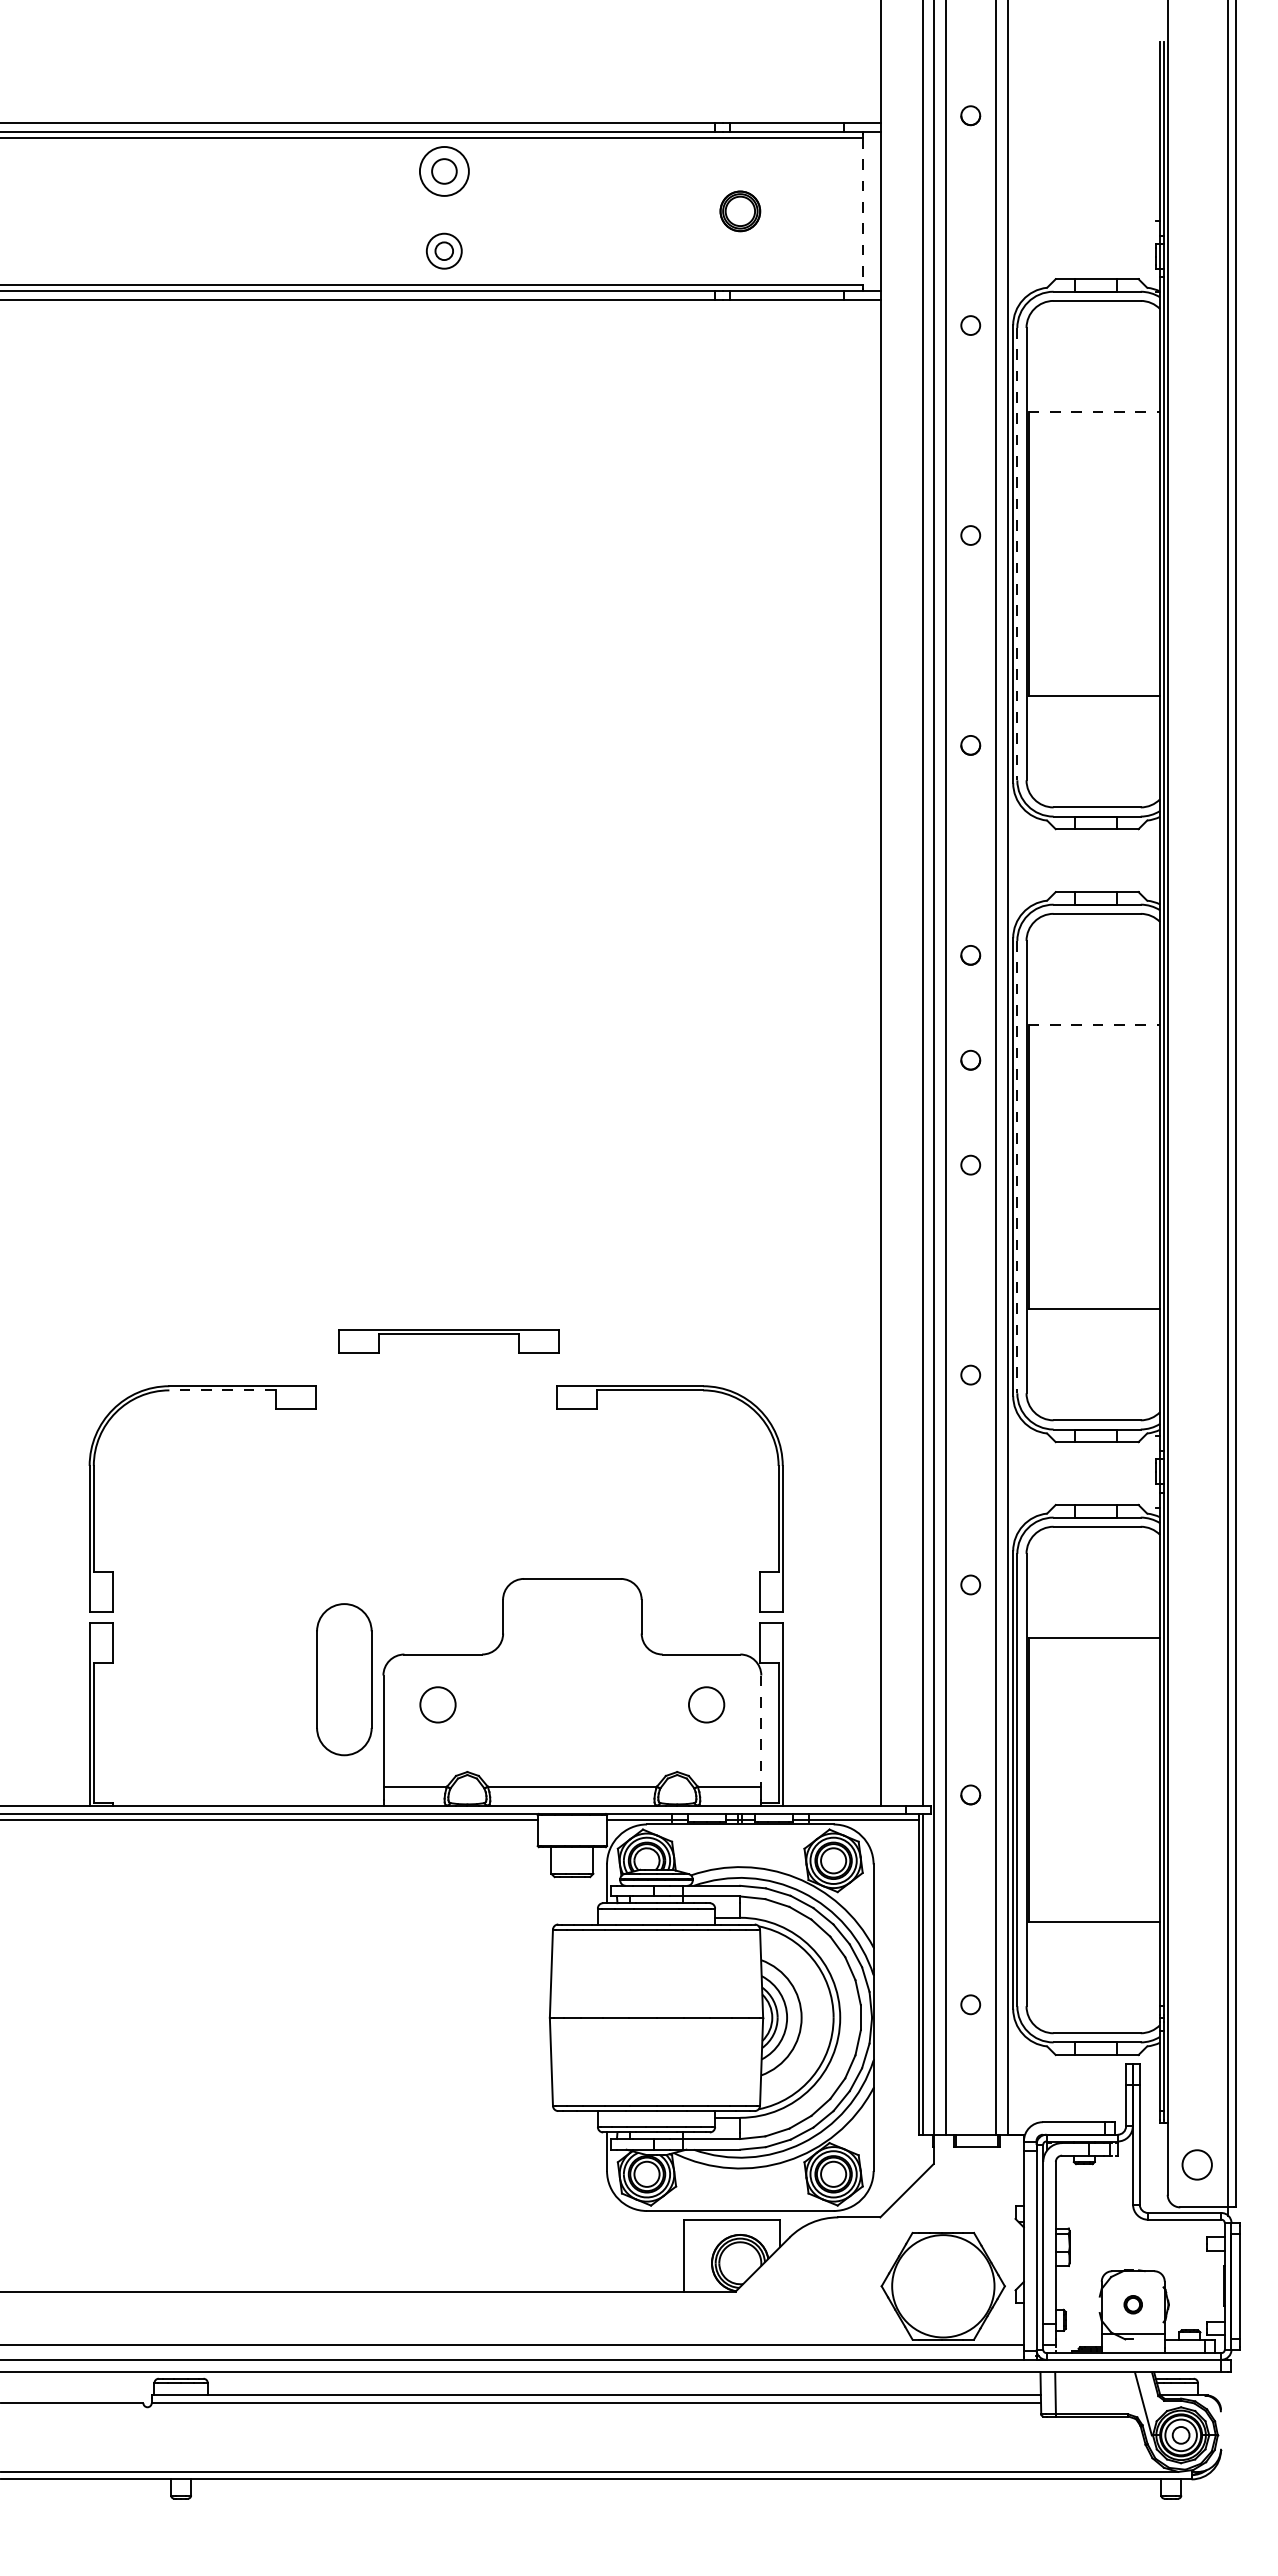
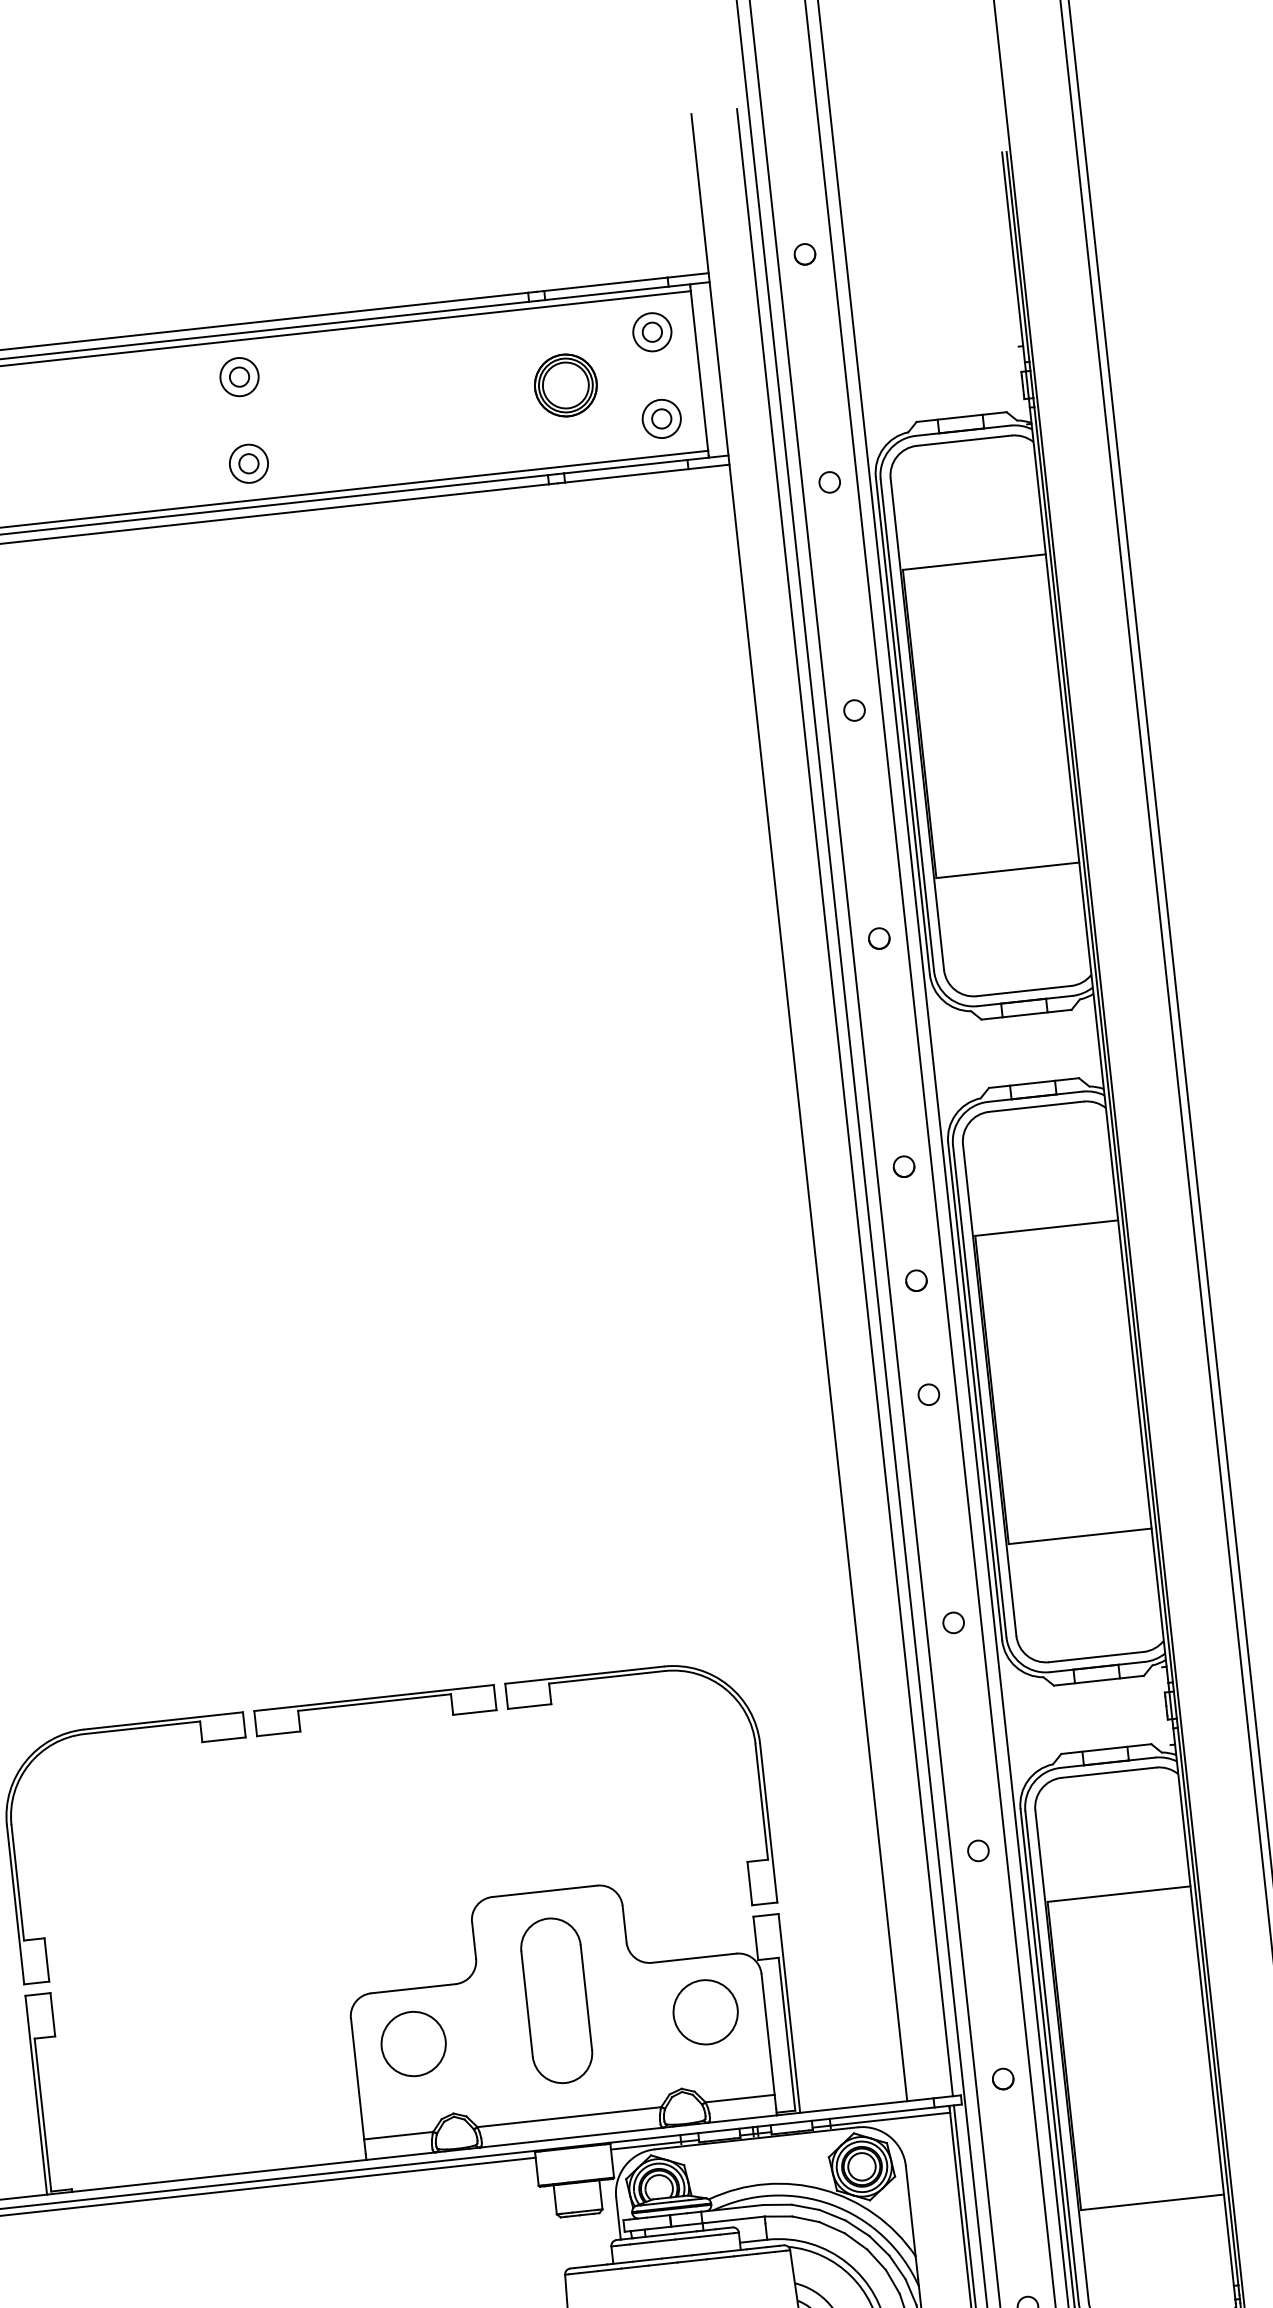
part: (443, 171) -> (238, 377), size x0.71
part: (823, 171) -> (651, 332), added
part: (740, 211) -> (566, 385), size x1.43
line: (863, 211) -> (699, 371), dashed -> solid
part: (823, 250) -> (660, 418), added
line: (1094, 412) -> (974, 562), dashed -> solid
line: (1017, 554) -> (907, 725), dashed -> solid
line: (1094, 1025) -> (1046, 1228), dashed -> solid
line: (1017, 1167) -> (979, 1391), dashed -> solid
part: (448, 1334) -> (373, 1702), moved
line: (222, 1390) -> (142, 1727), dashed -> solid
part: (344, 1679) -> (556, 2000), moved
circle: (437, 1704) -> (413, 2043), size x1.67
circle: (706, 1704) -> (705, 2011), size x1.67
line: (761, 1731) -> (768, 2034), dashed -> solid

